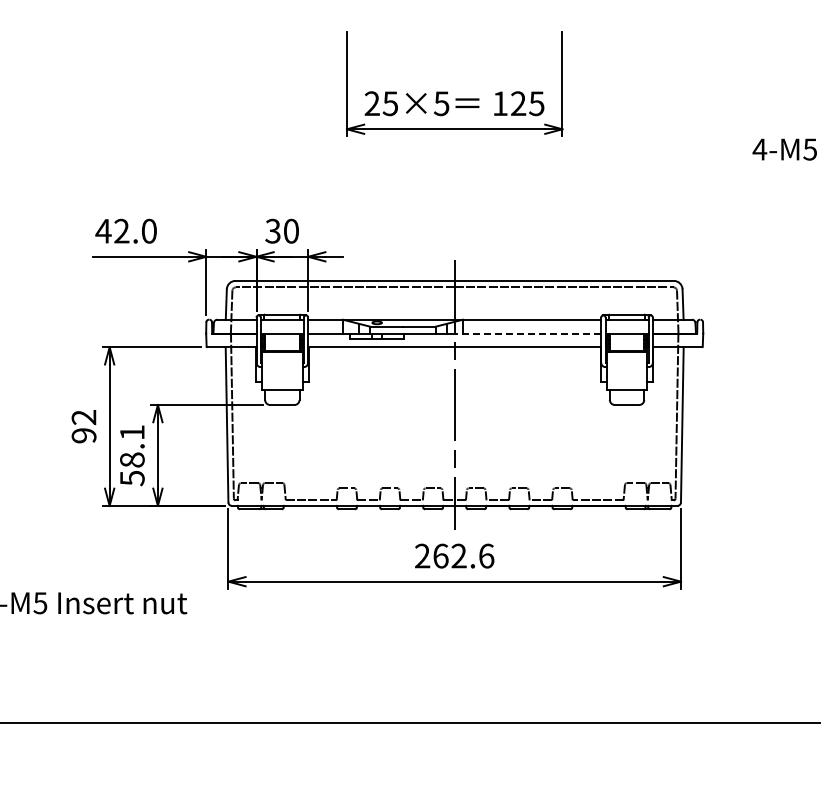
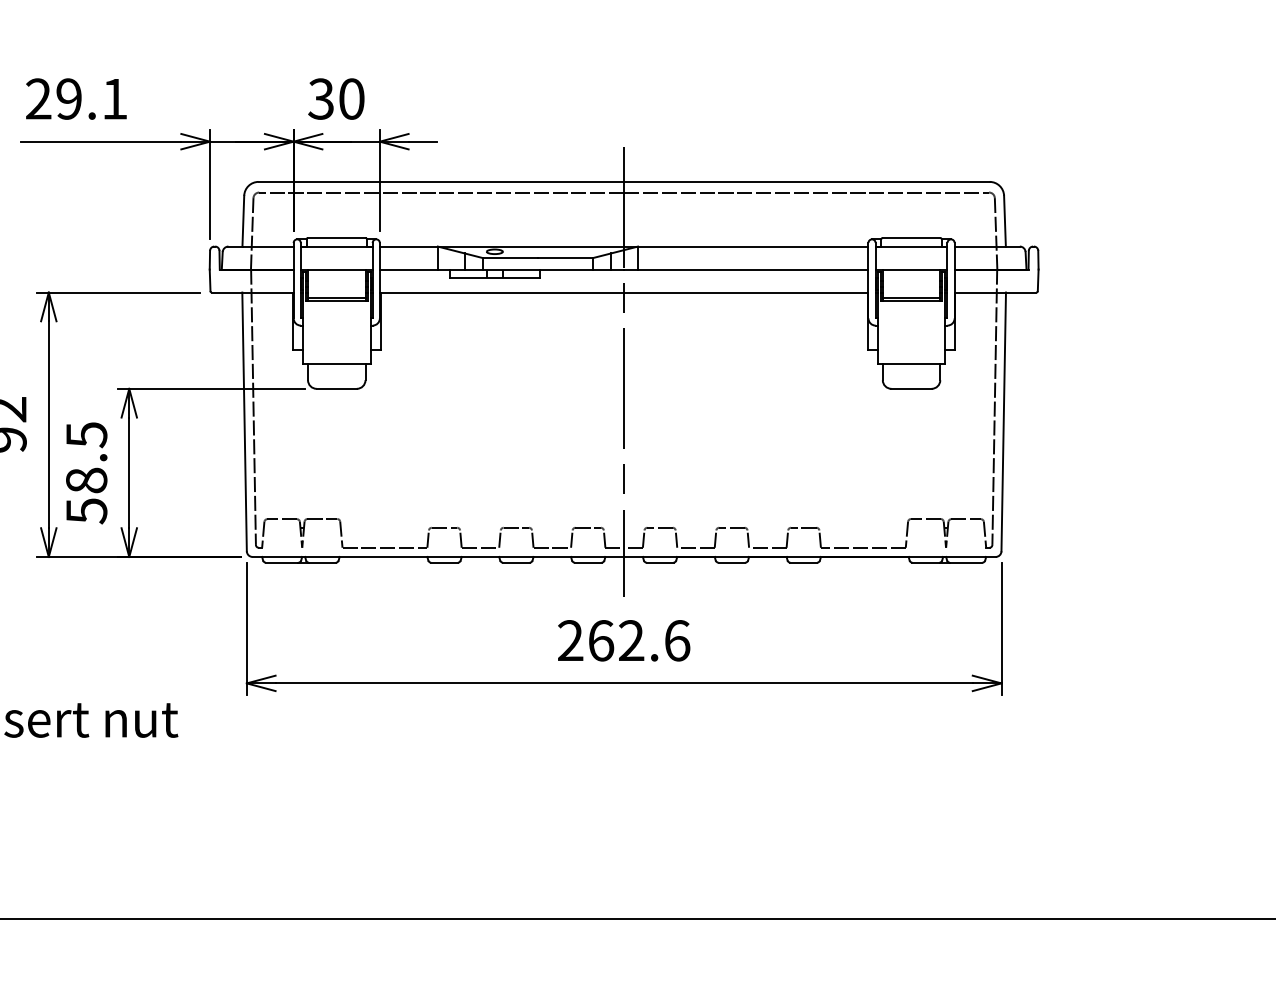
text: (125, 230) -> (75, 97), 42.0 -> 29.1
line: (527, 333) -> (745, 269), dashed -> solid
text: (132, 432) -> (86, 434), 58.1 -> 58.5

